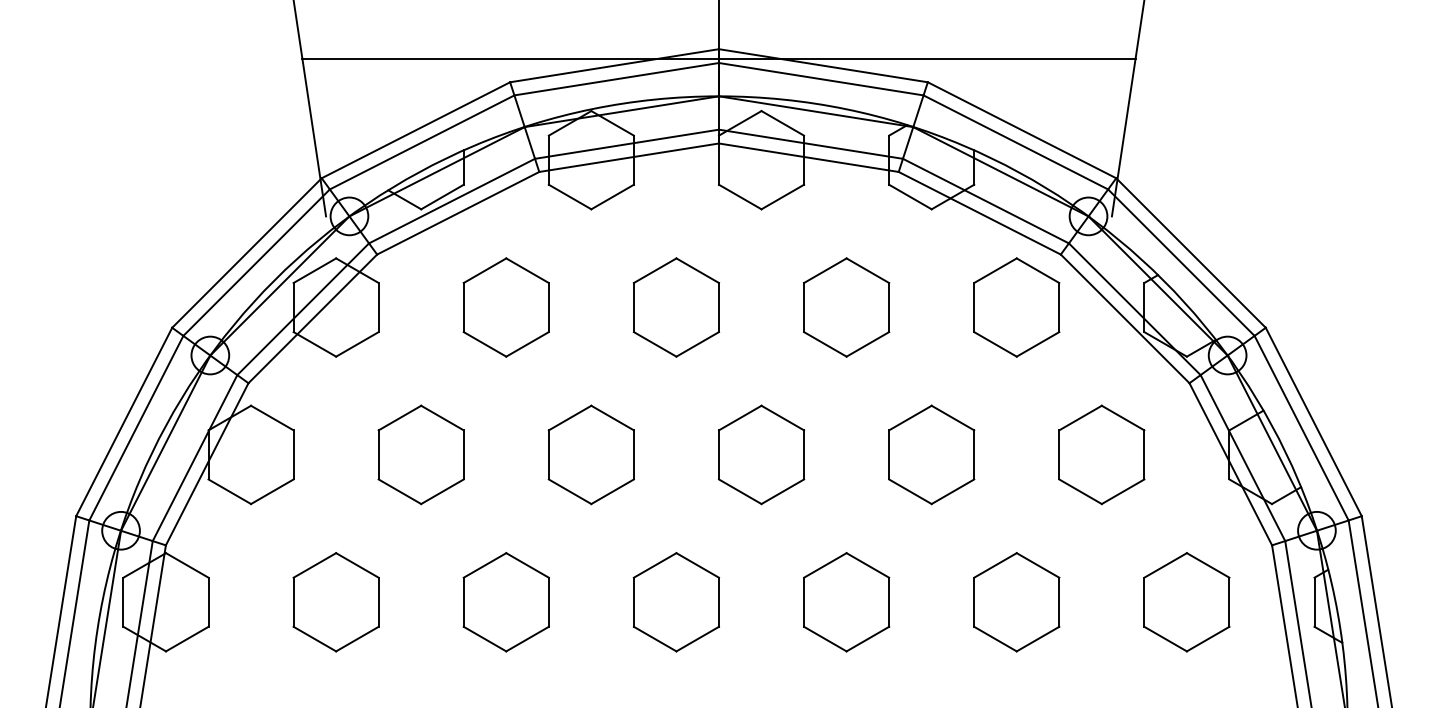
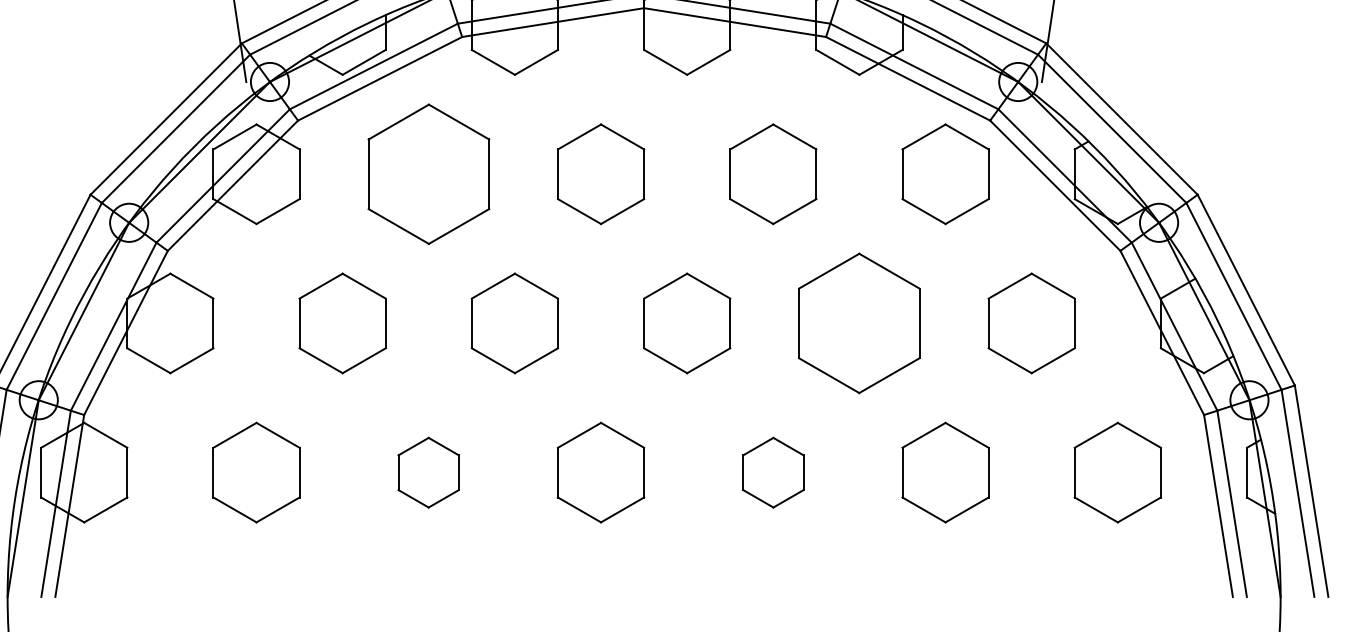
part: (505, 307) -> (427, 174), size x1.4
part: (931, 454) -> (859, 323), size x1.4
part: (505, 602) -> (427, 472), size x0.7
part: (846, 602) -> (773, 472), size x0.7

